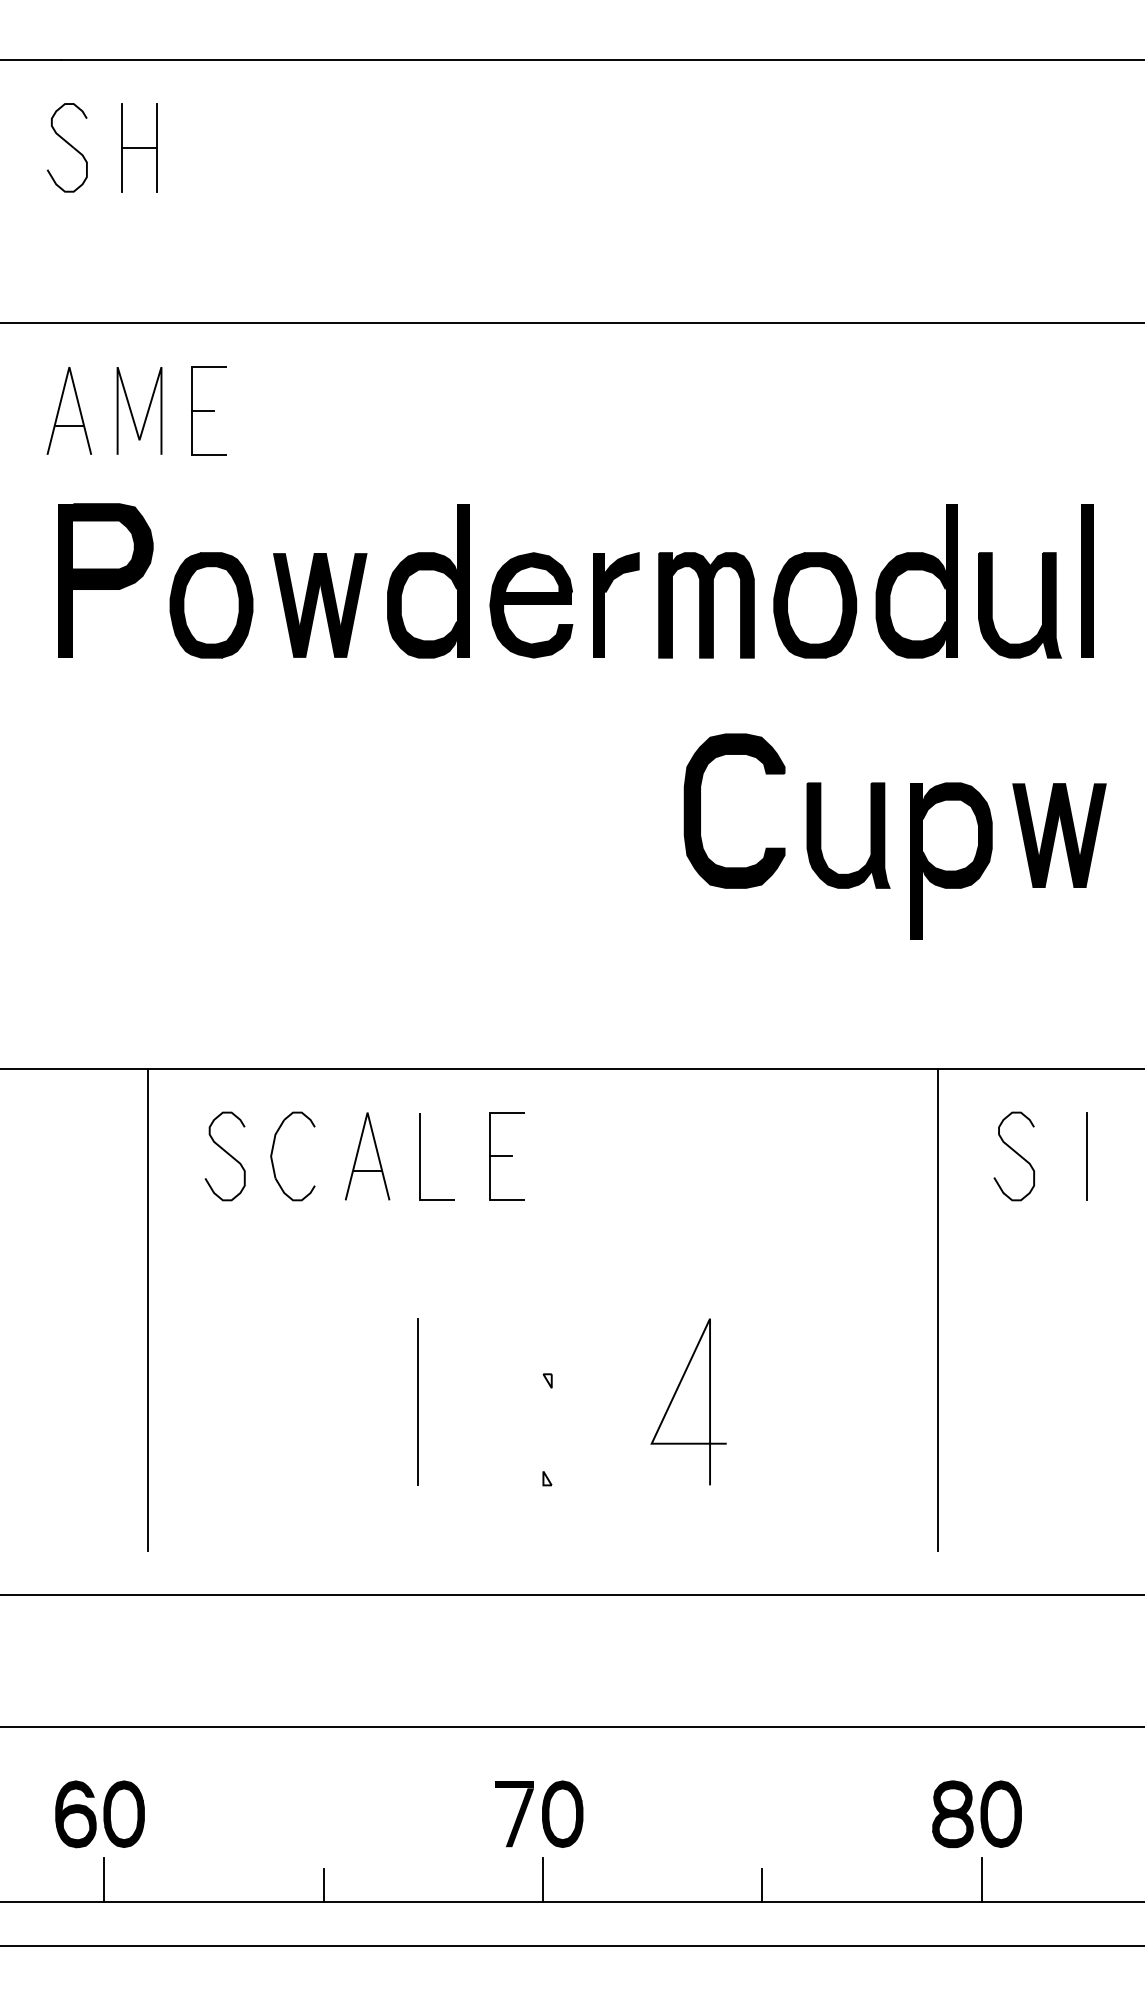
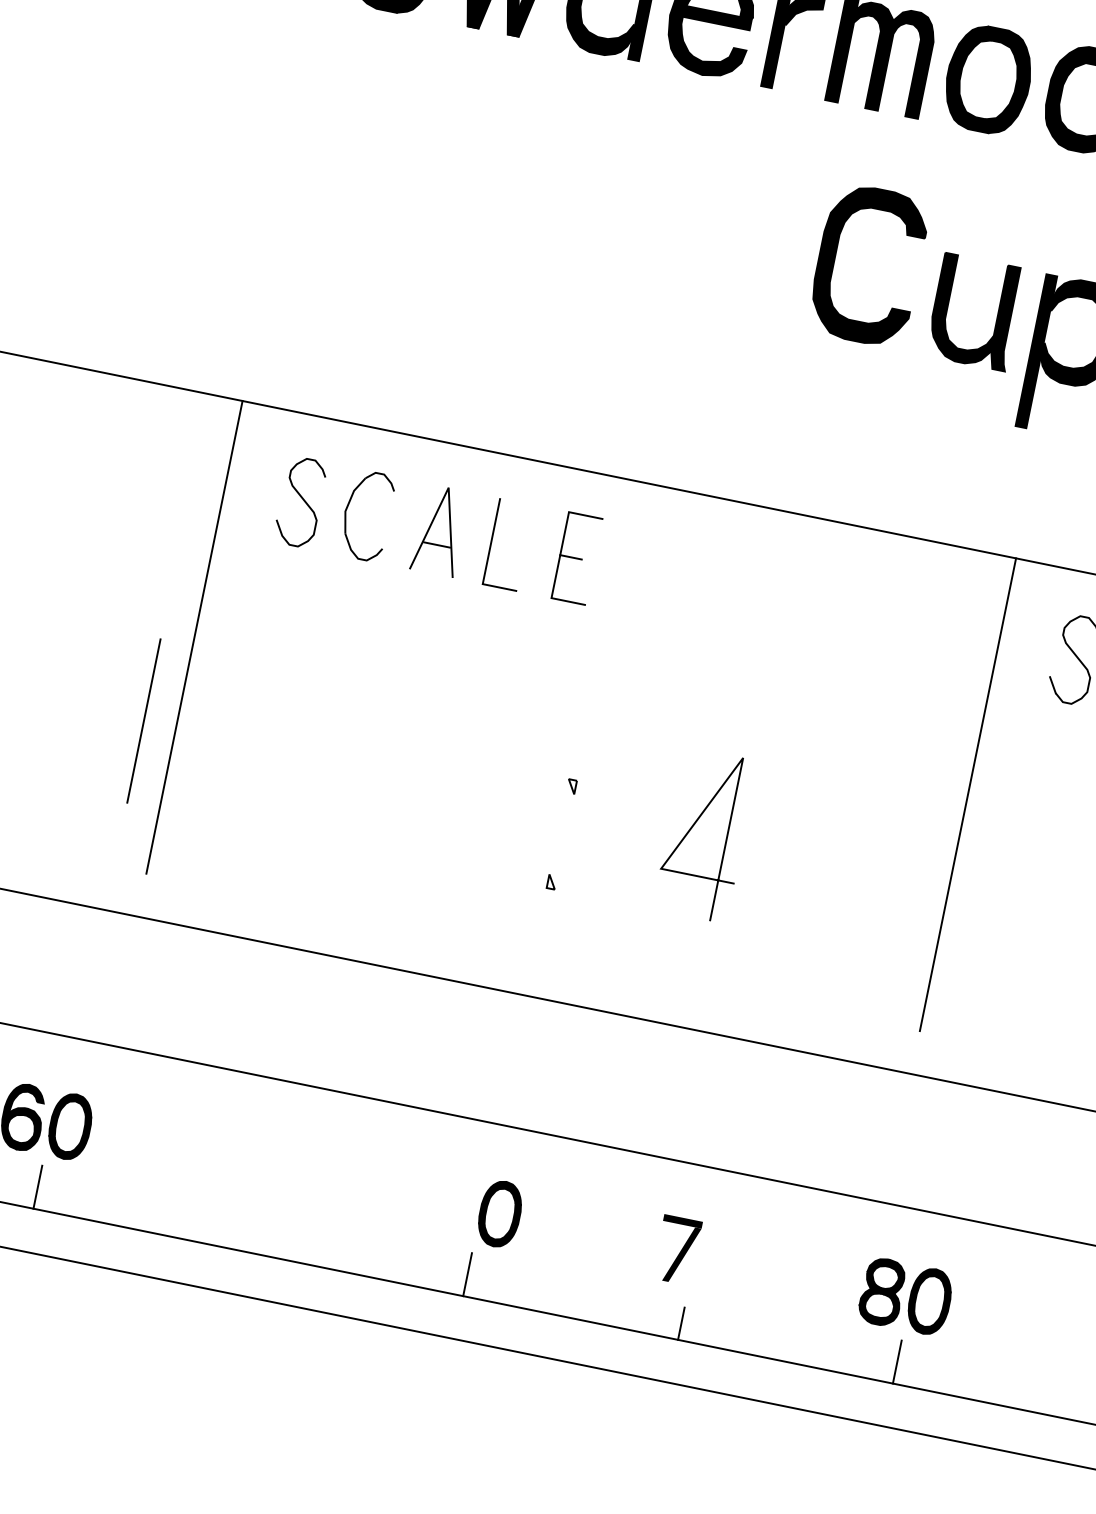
line: (417, 1401) -> (143, 720), moved
part: (514, 1814) -> (677, 1250), moved
line: (323, 1885) -> (251, 1236), removed

